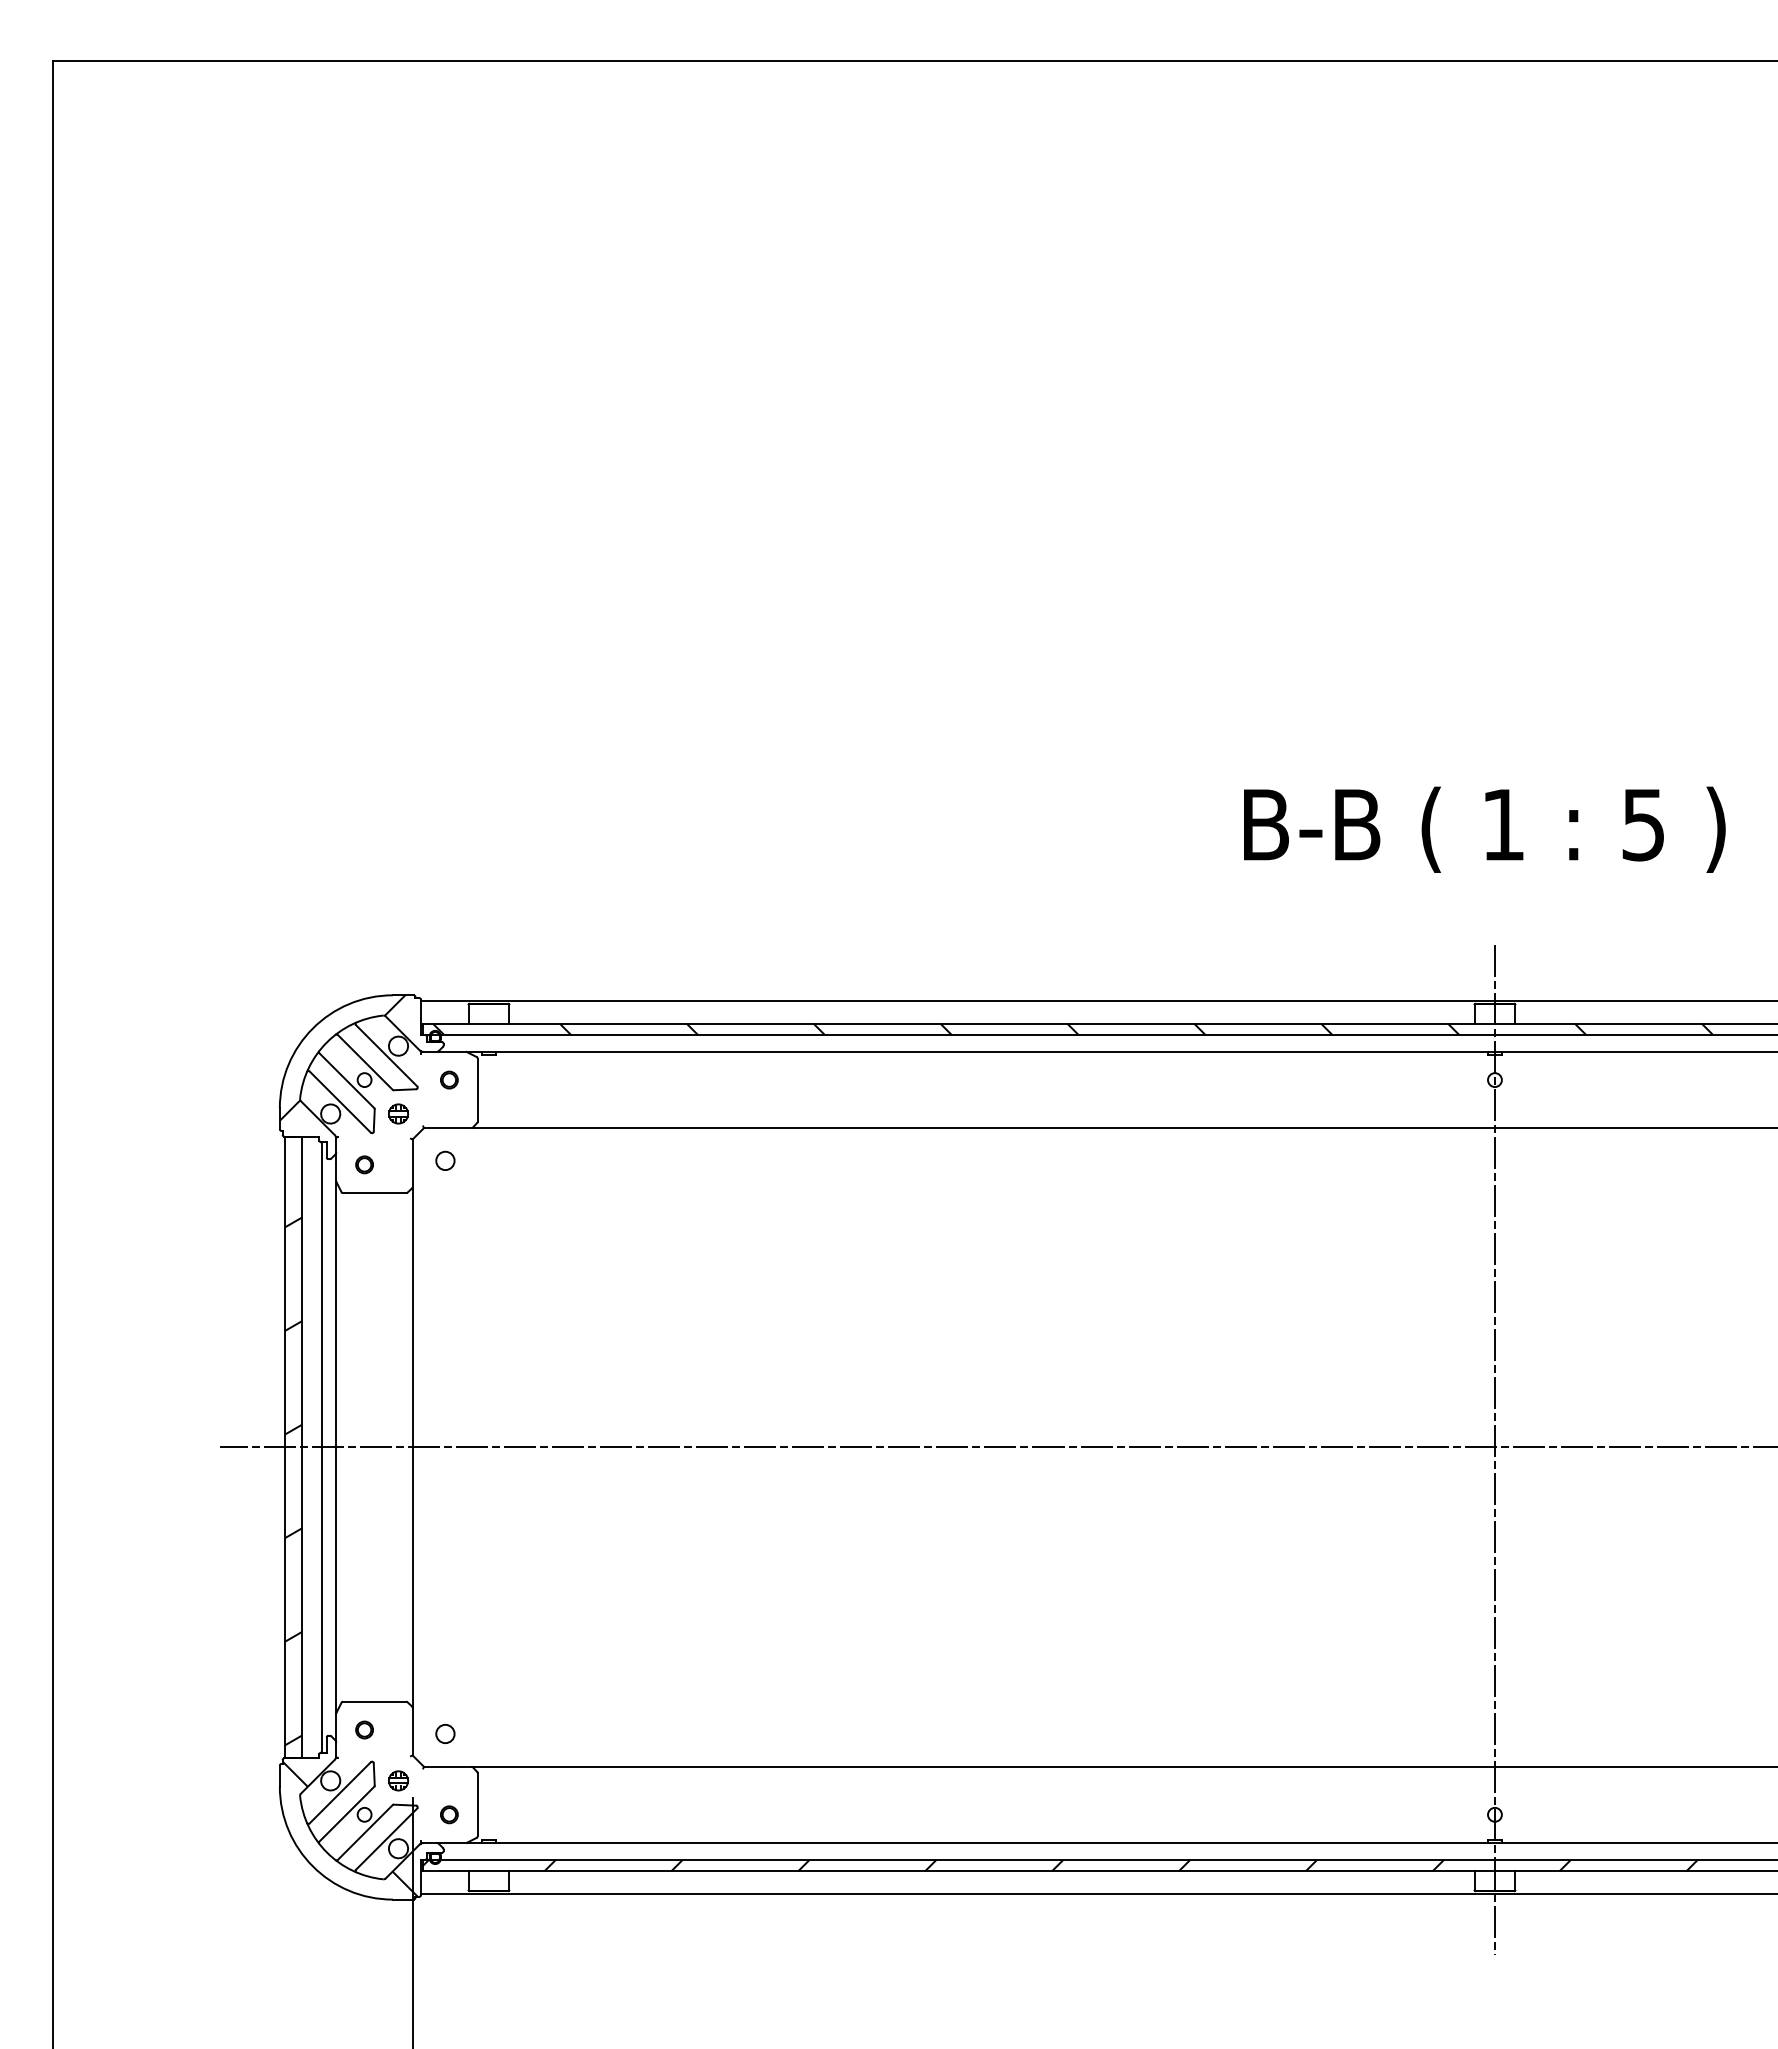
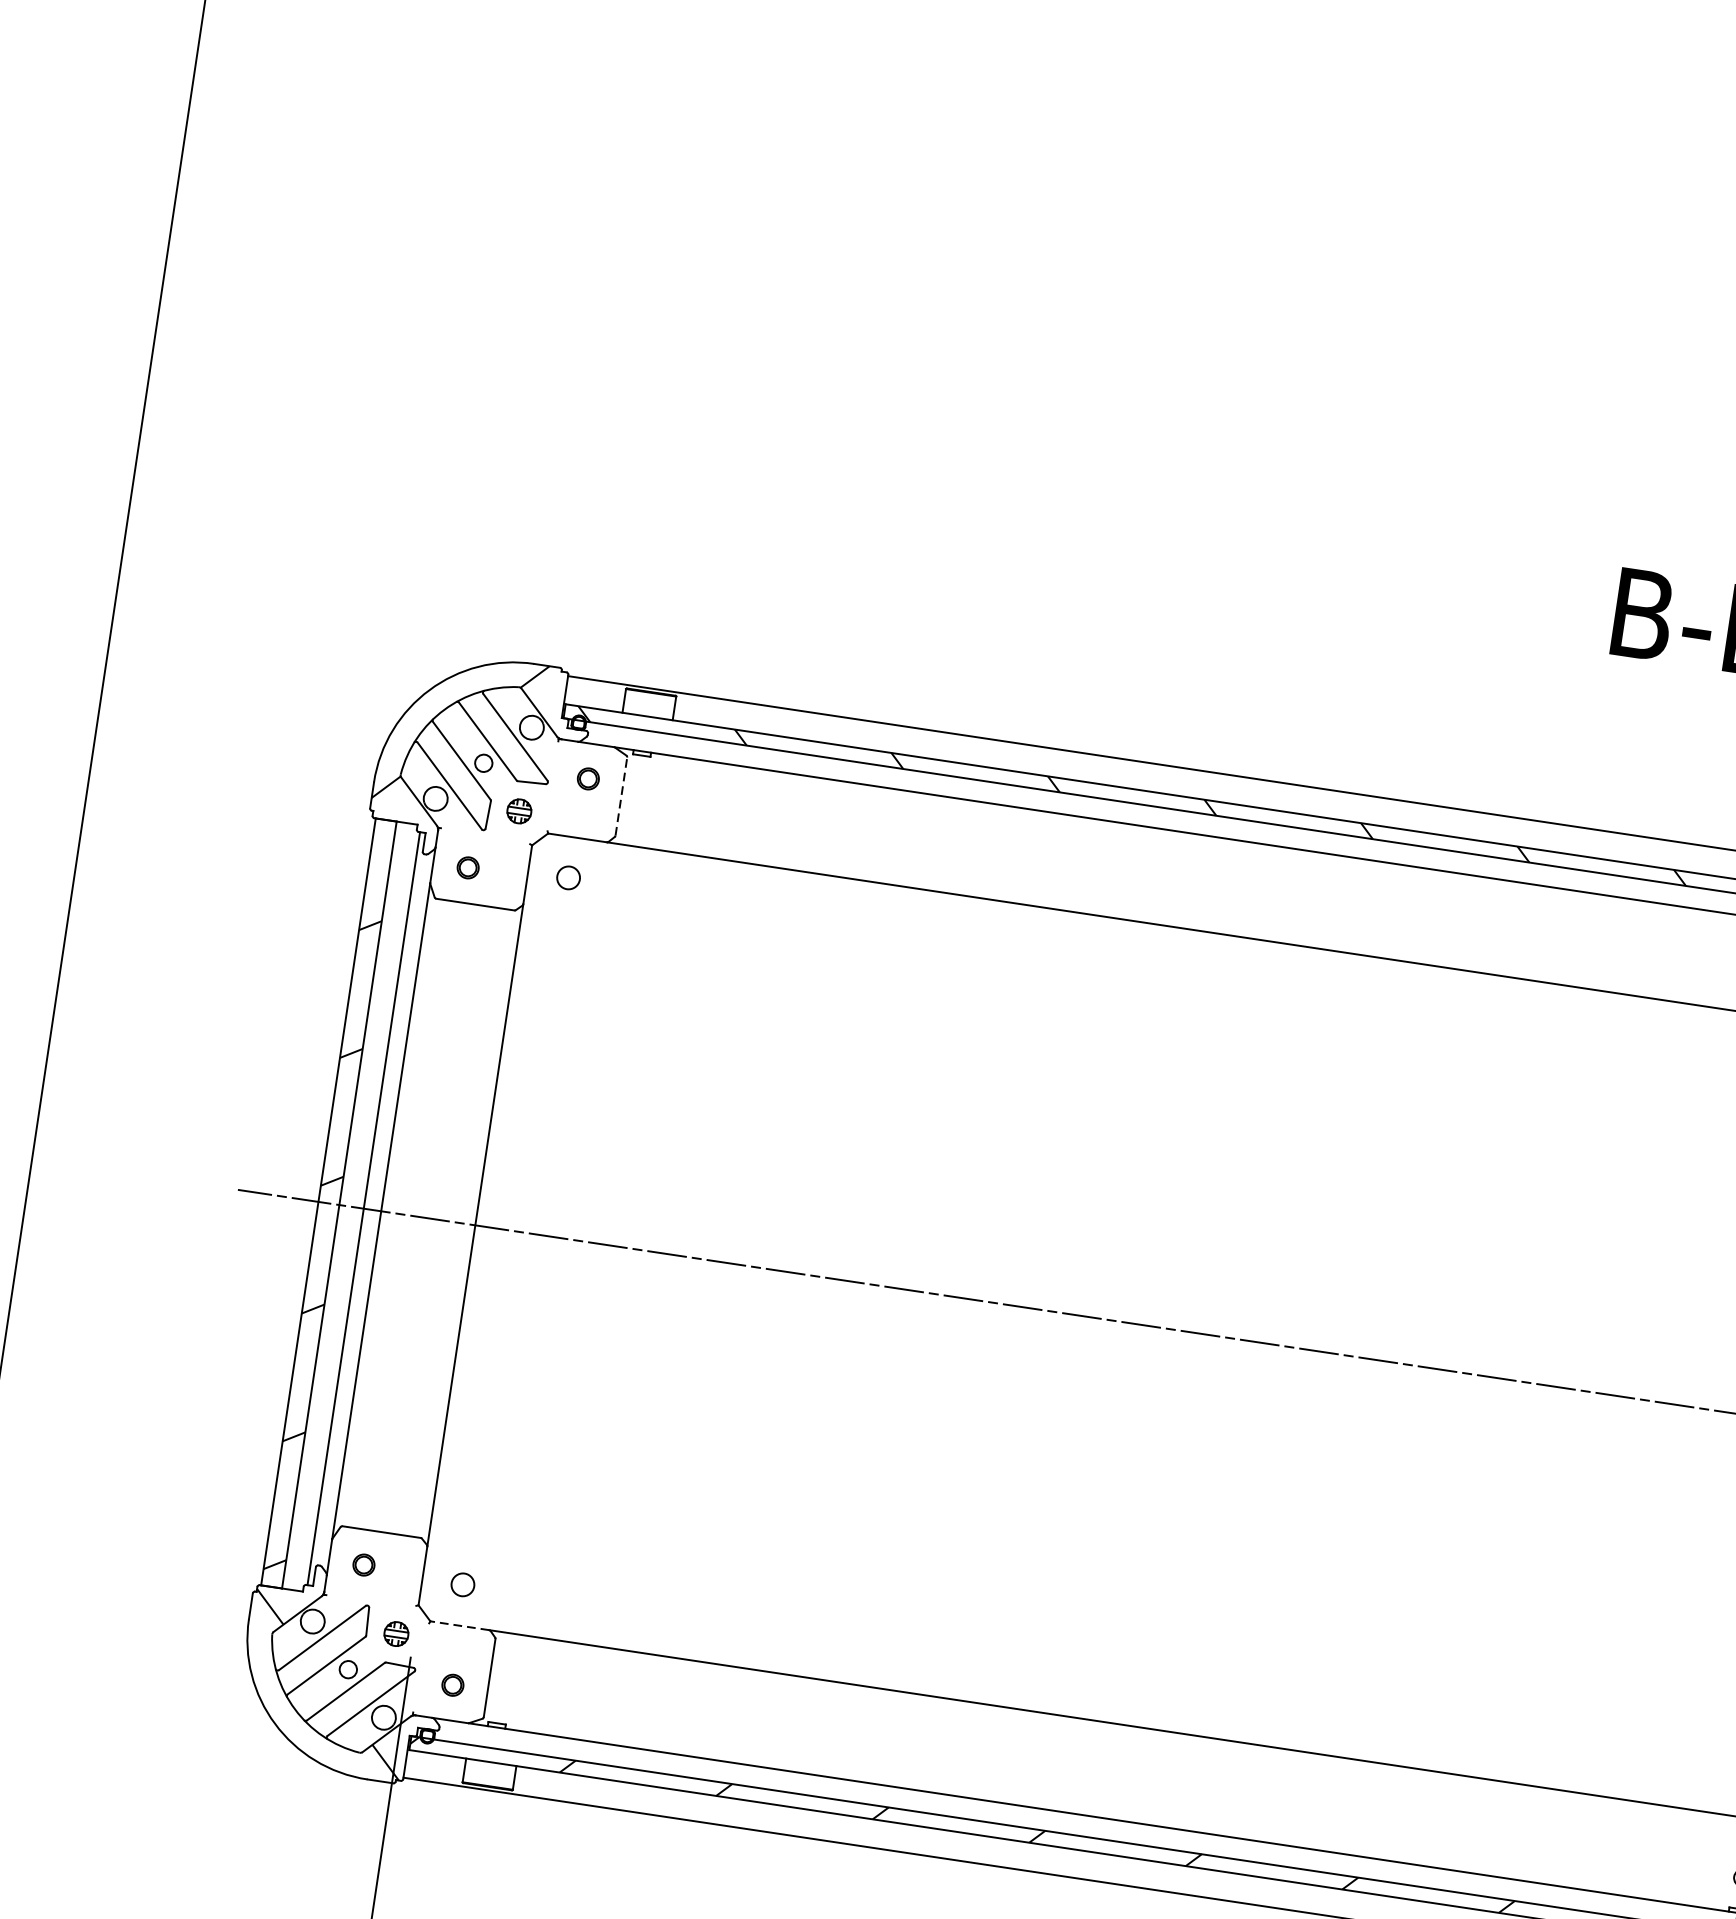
line: (477, 1090) -> (621, 796), solid -> dashed
line: (447, 1766) -> (459, 1625), solid -> dashed

